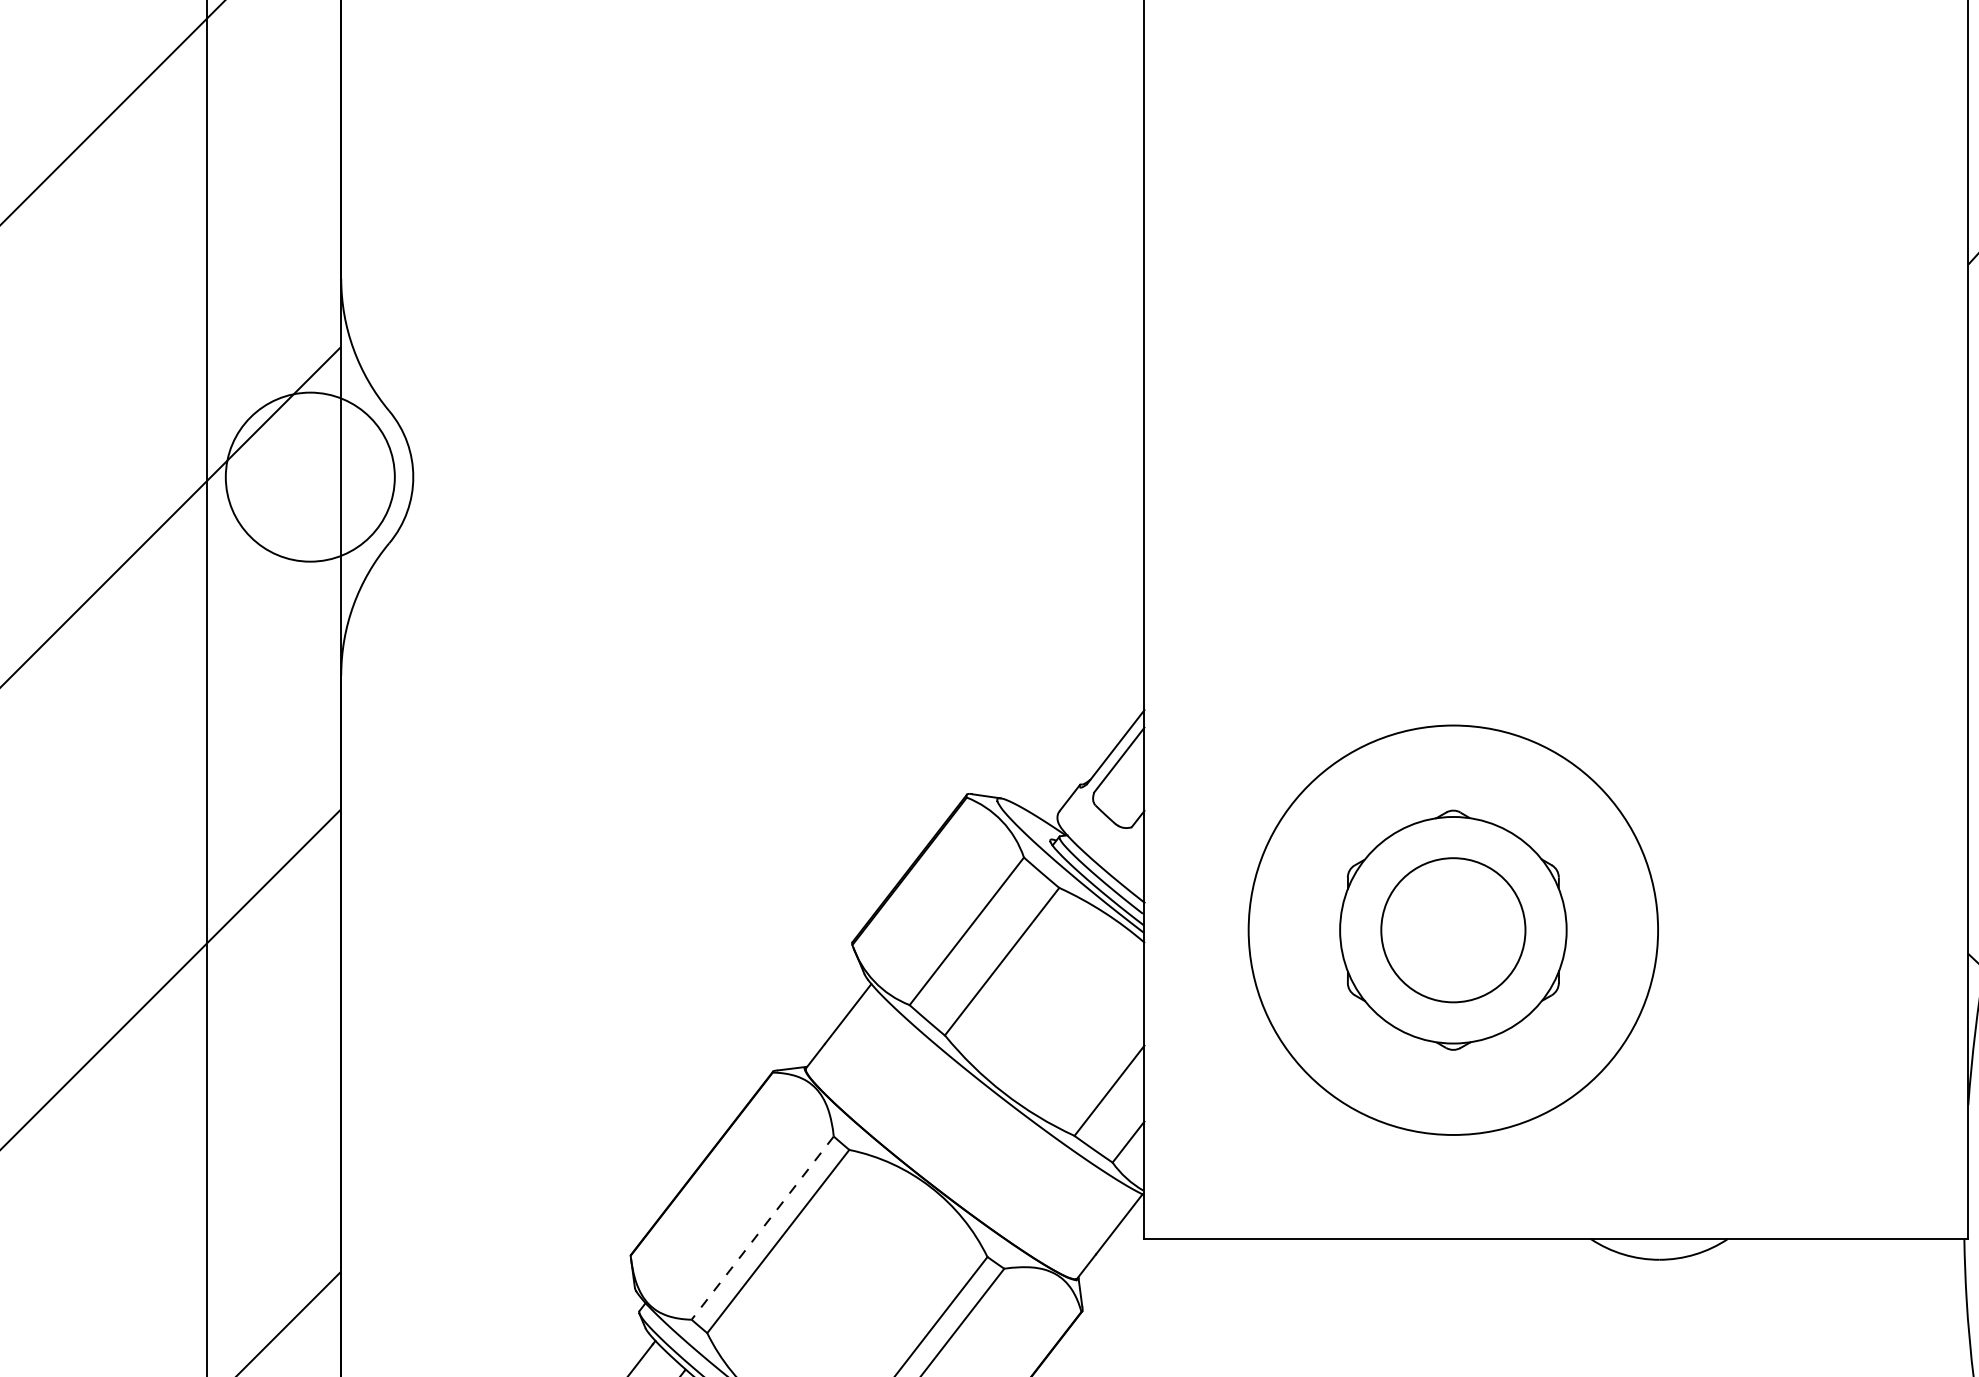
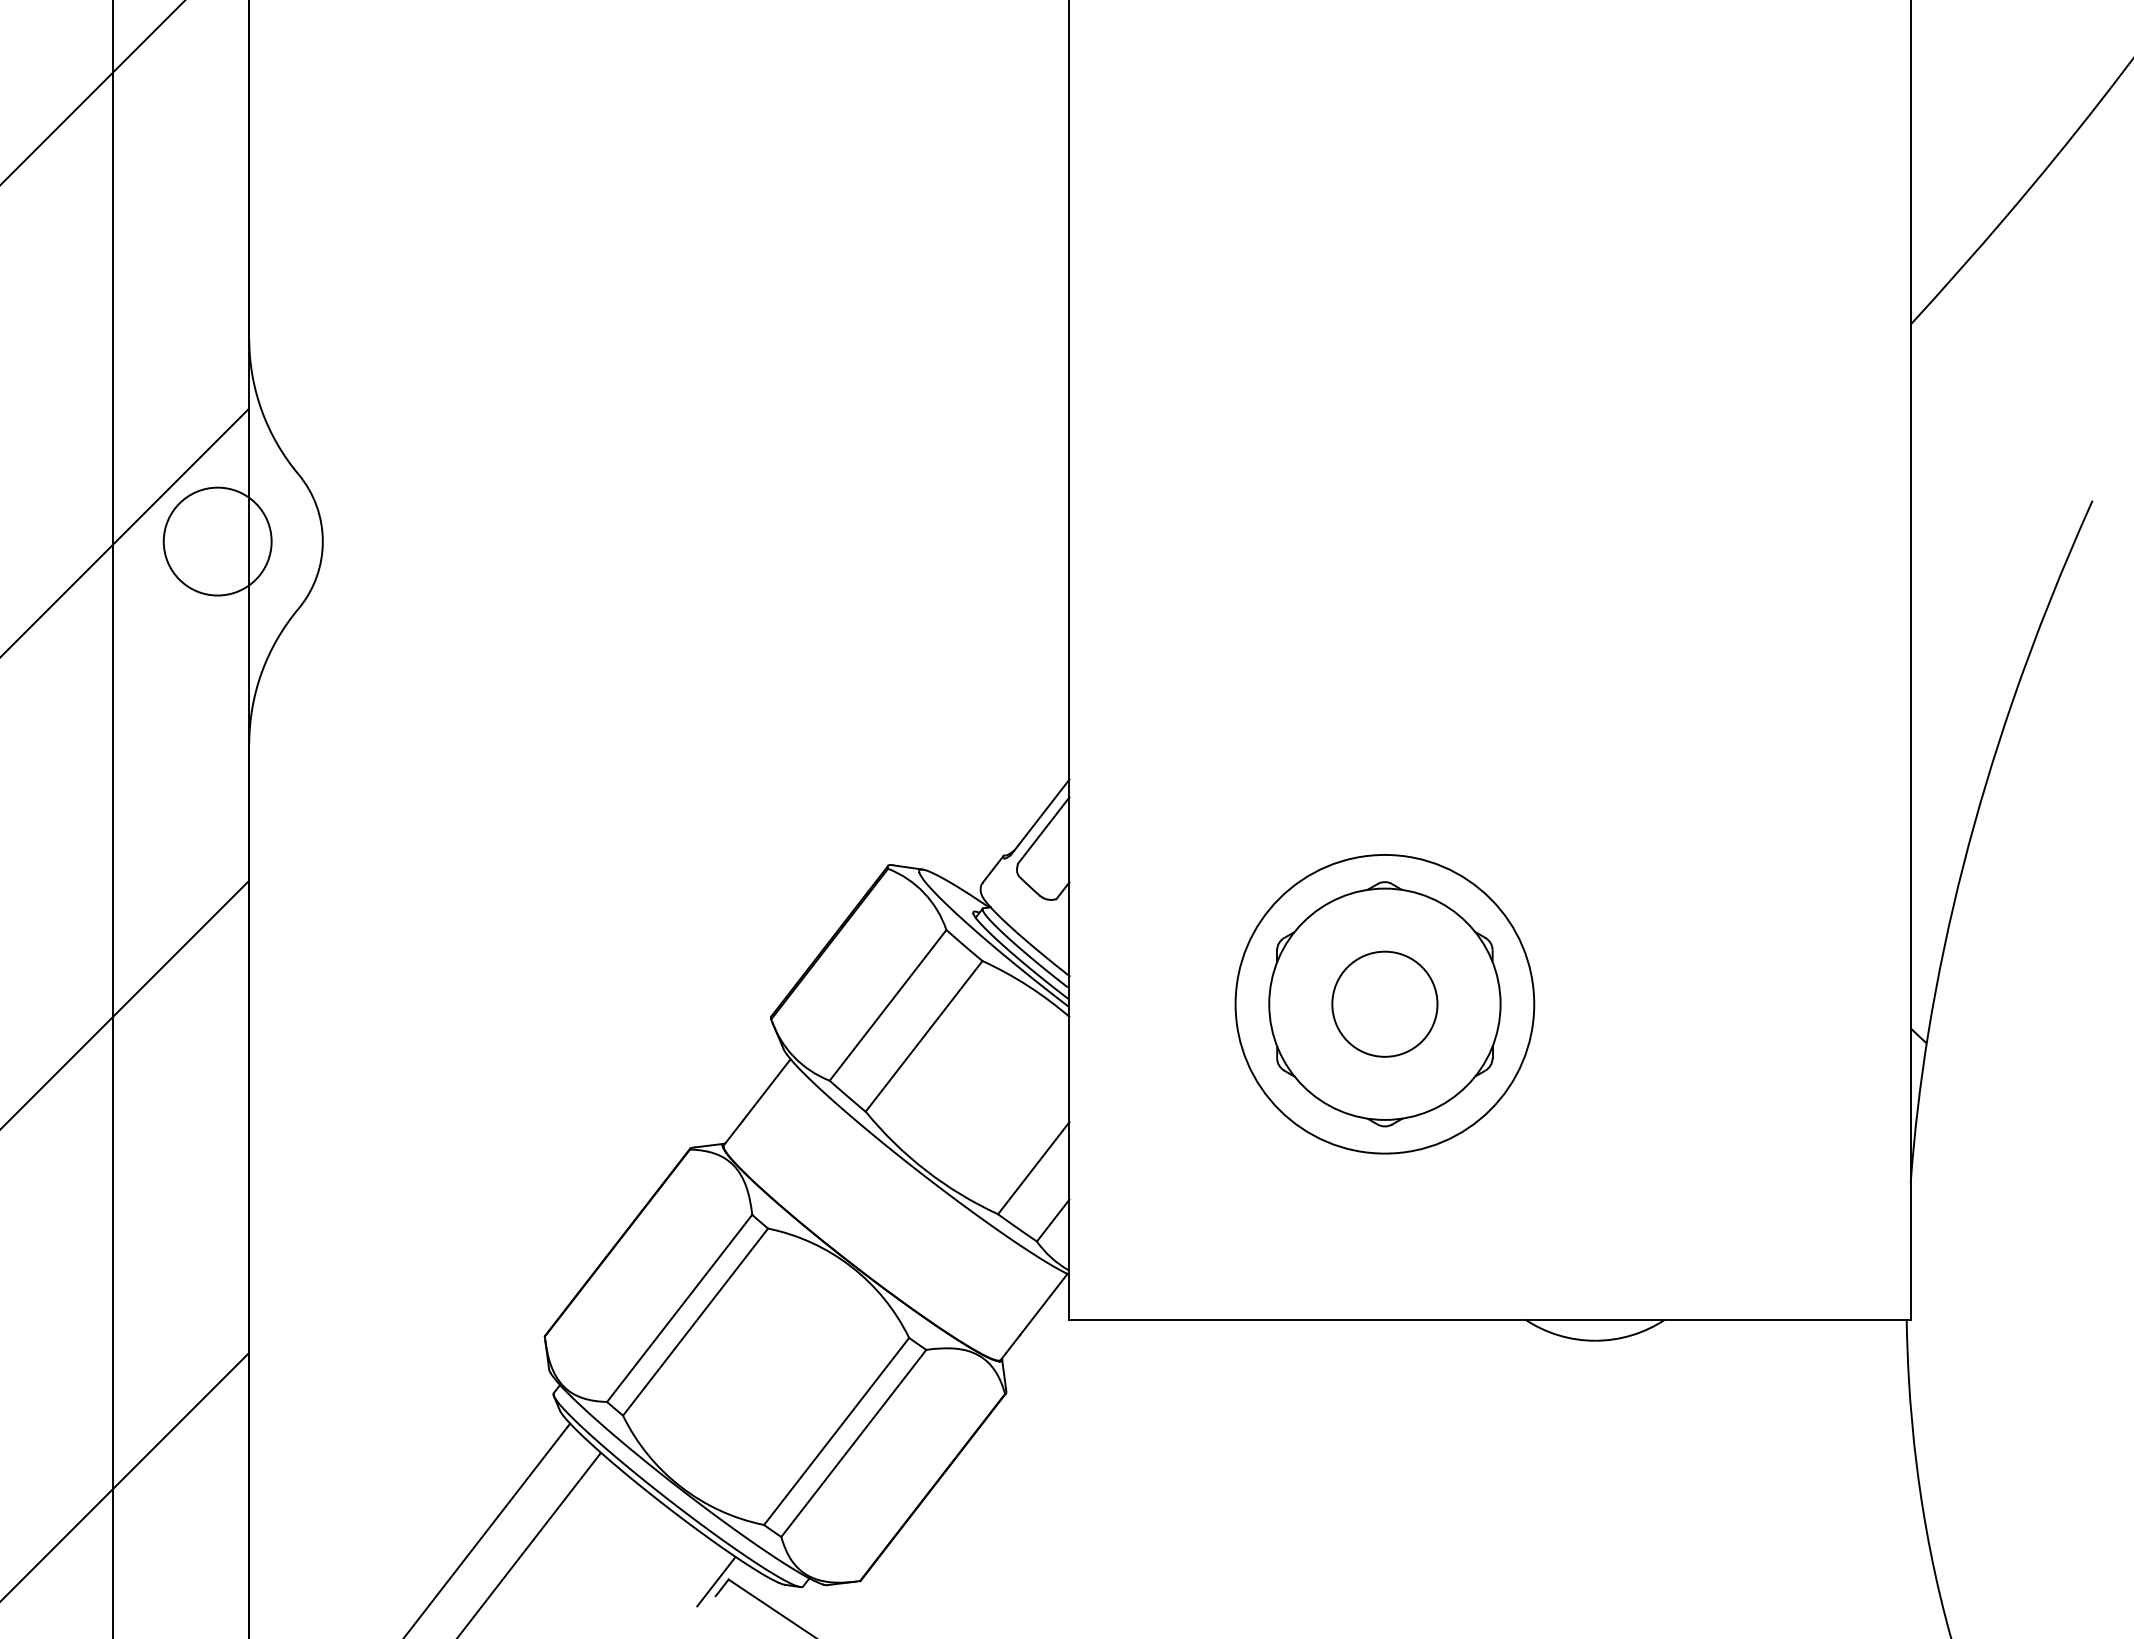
circle: (310, 477) -> (217, 541), size x0.62
circle: (1452, 929) -> (1384, 1003), size x0.71
circle: (1452, 929) -> (1384, 1003), size x0.71
line: (762, 1228) -> (679, 1308), dashed -> solid

